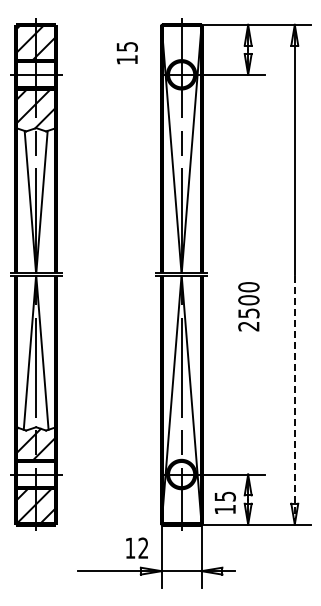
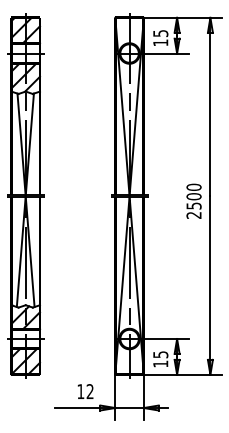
text: (126, 53) -> (160, 38), moved
text: (248, 306) -> (193, 201), moved
line: (294, 399) -> (210, 285), dashed -> solid
text: (136, 547) -> (85, 391), moved

